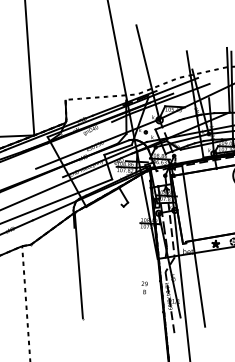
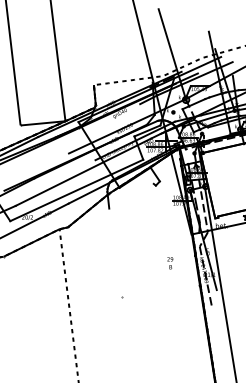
line: (193, 245) -> (225, 219), removed
line: (78, 266) -> (115, 245), removed
text: (144, 288) -> (170, 263), moved

